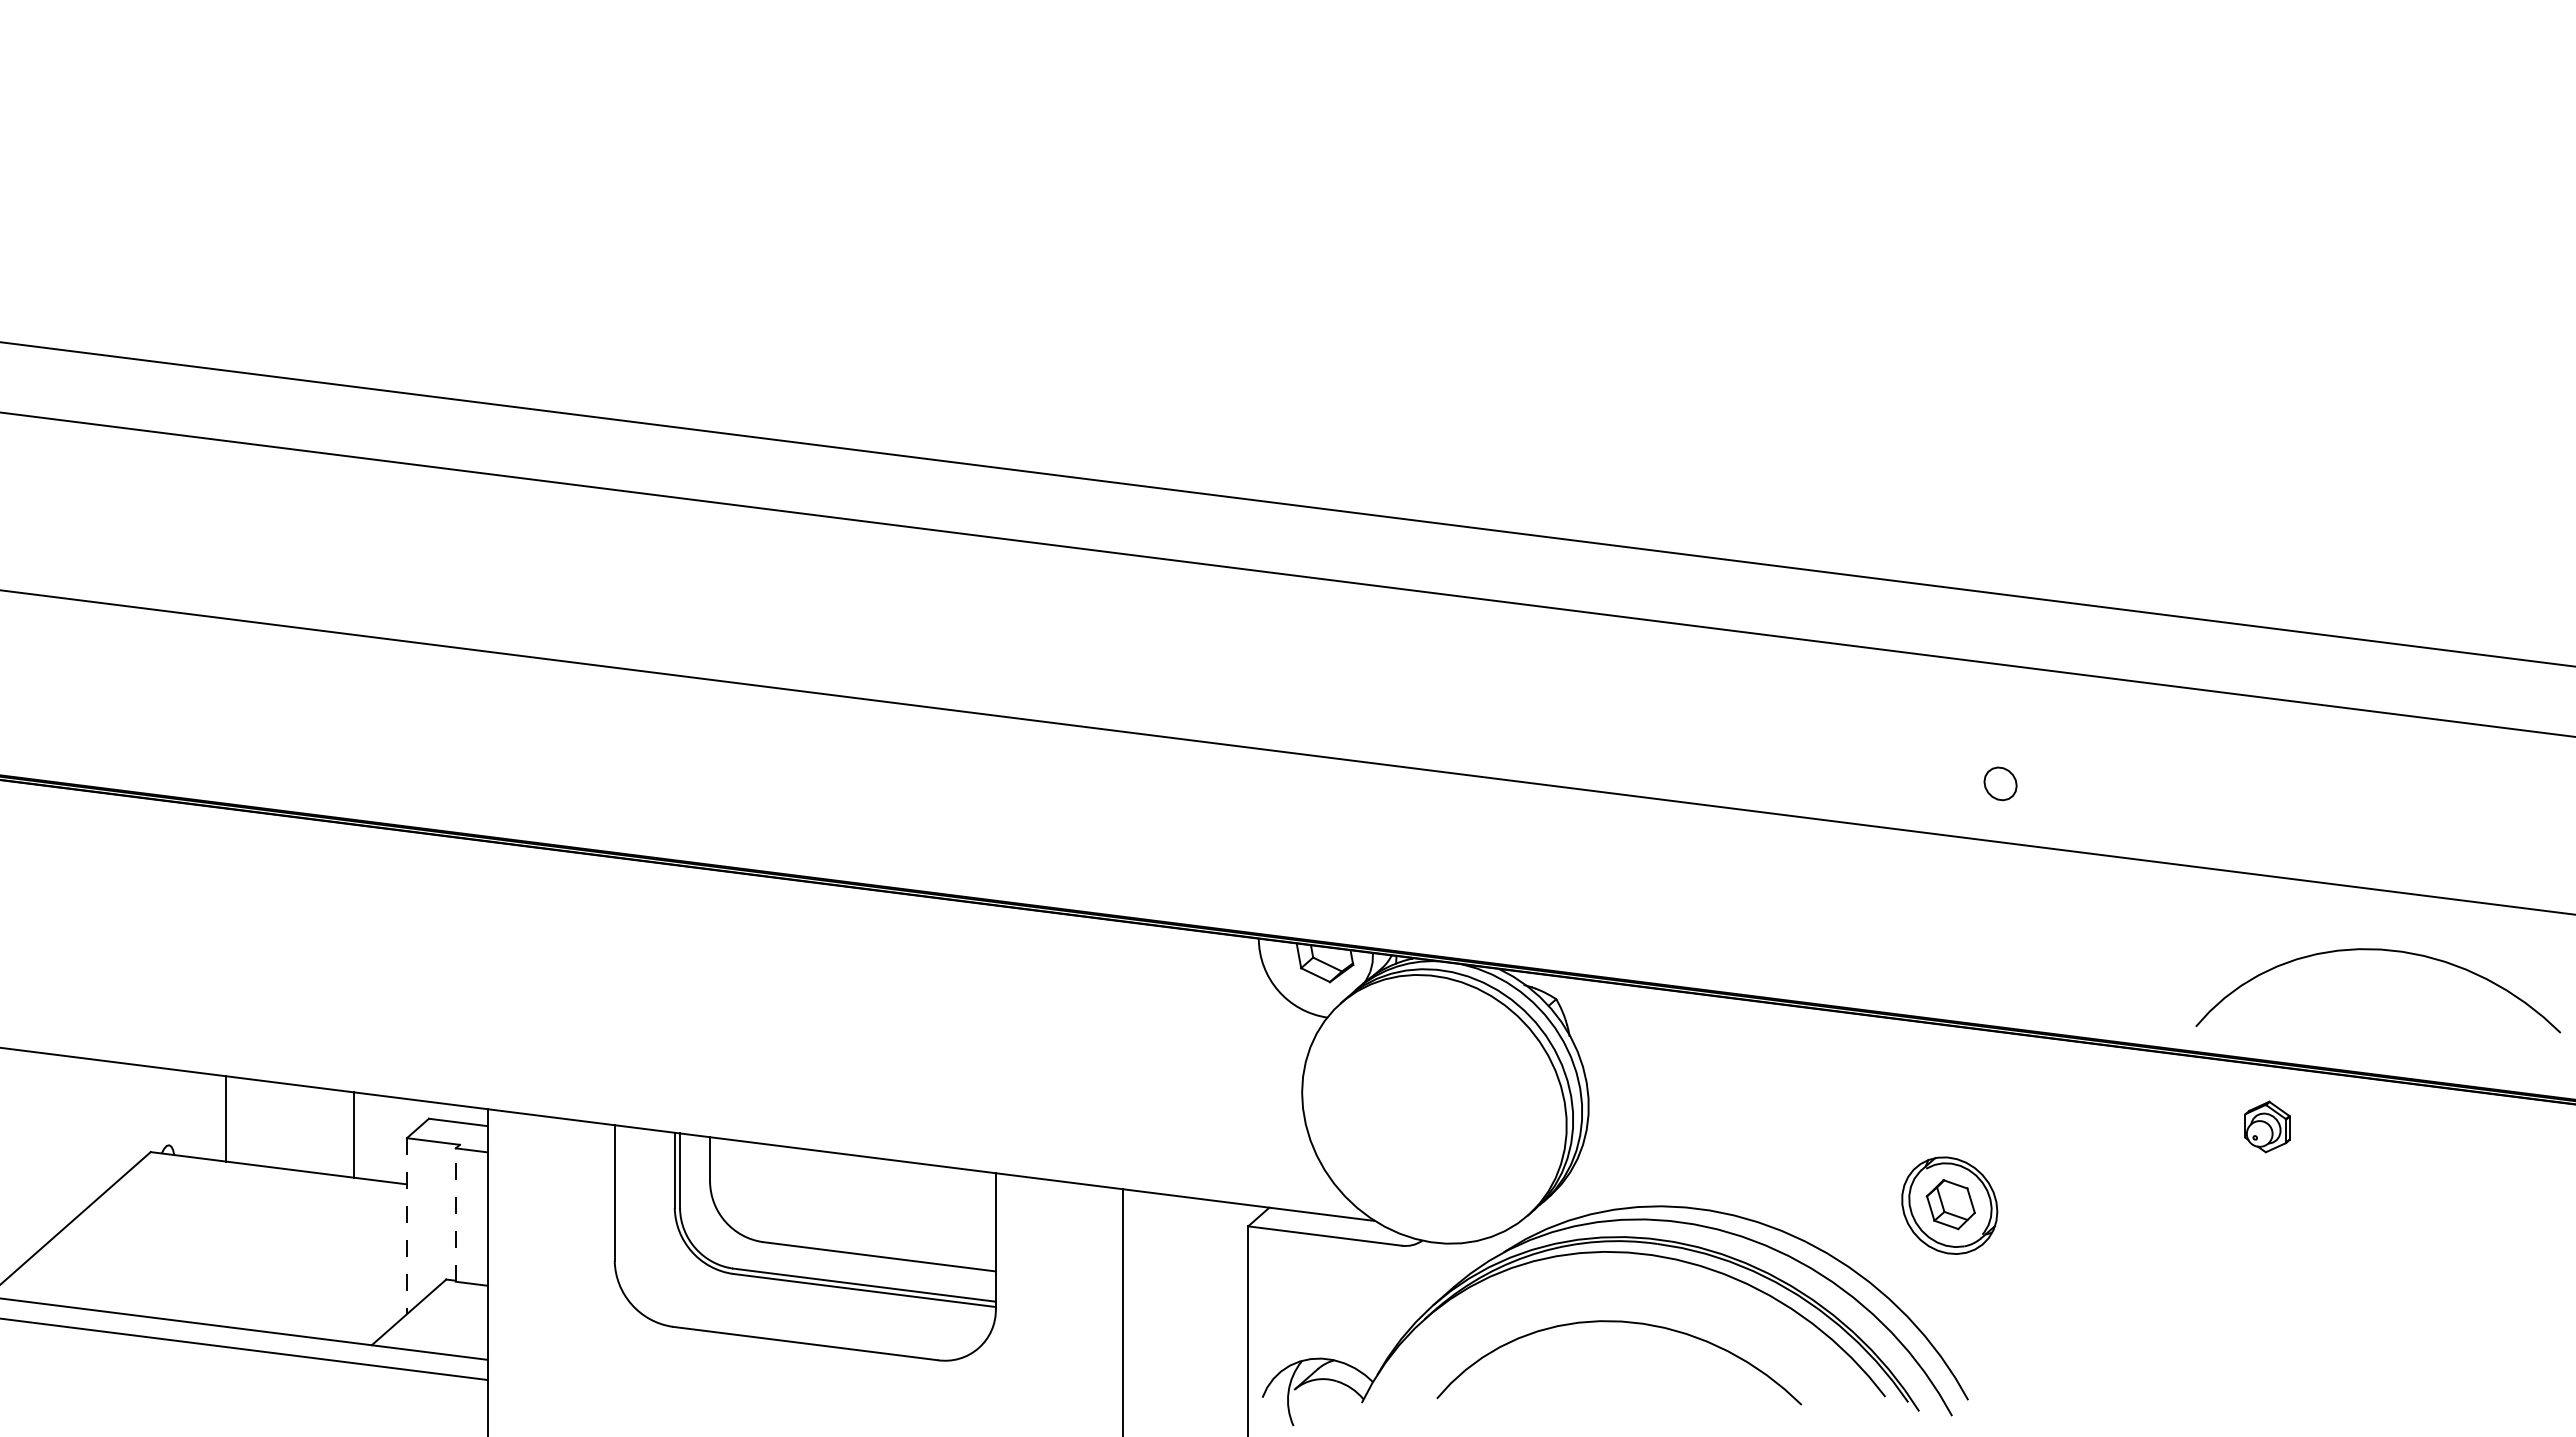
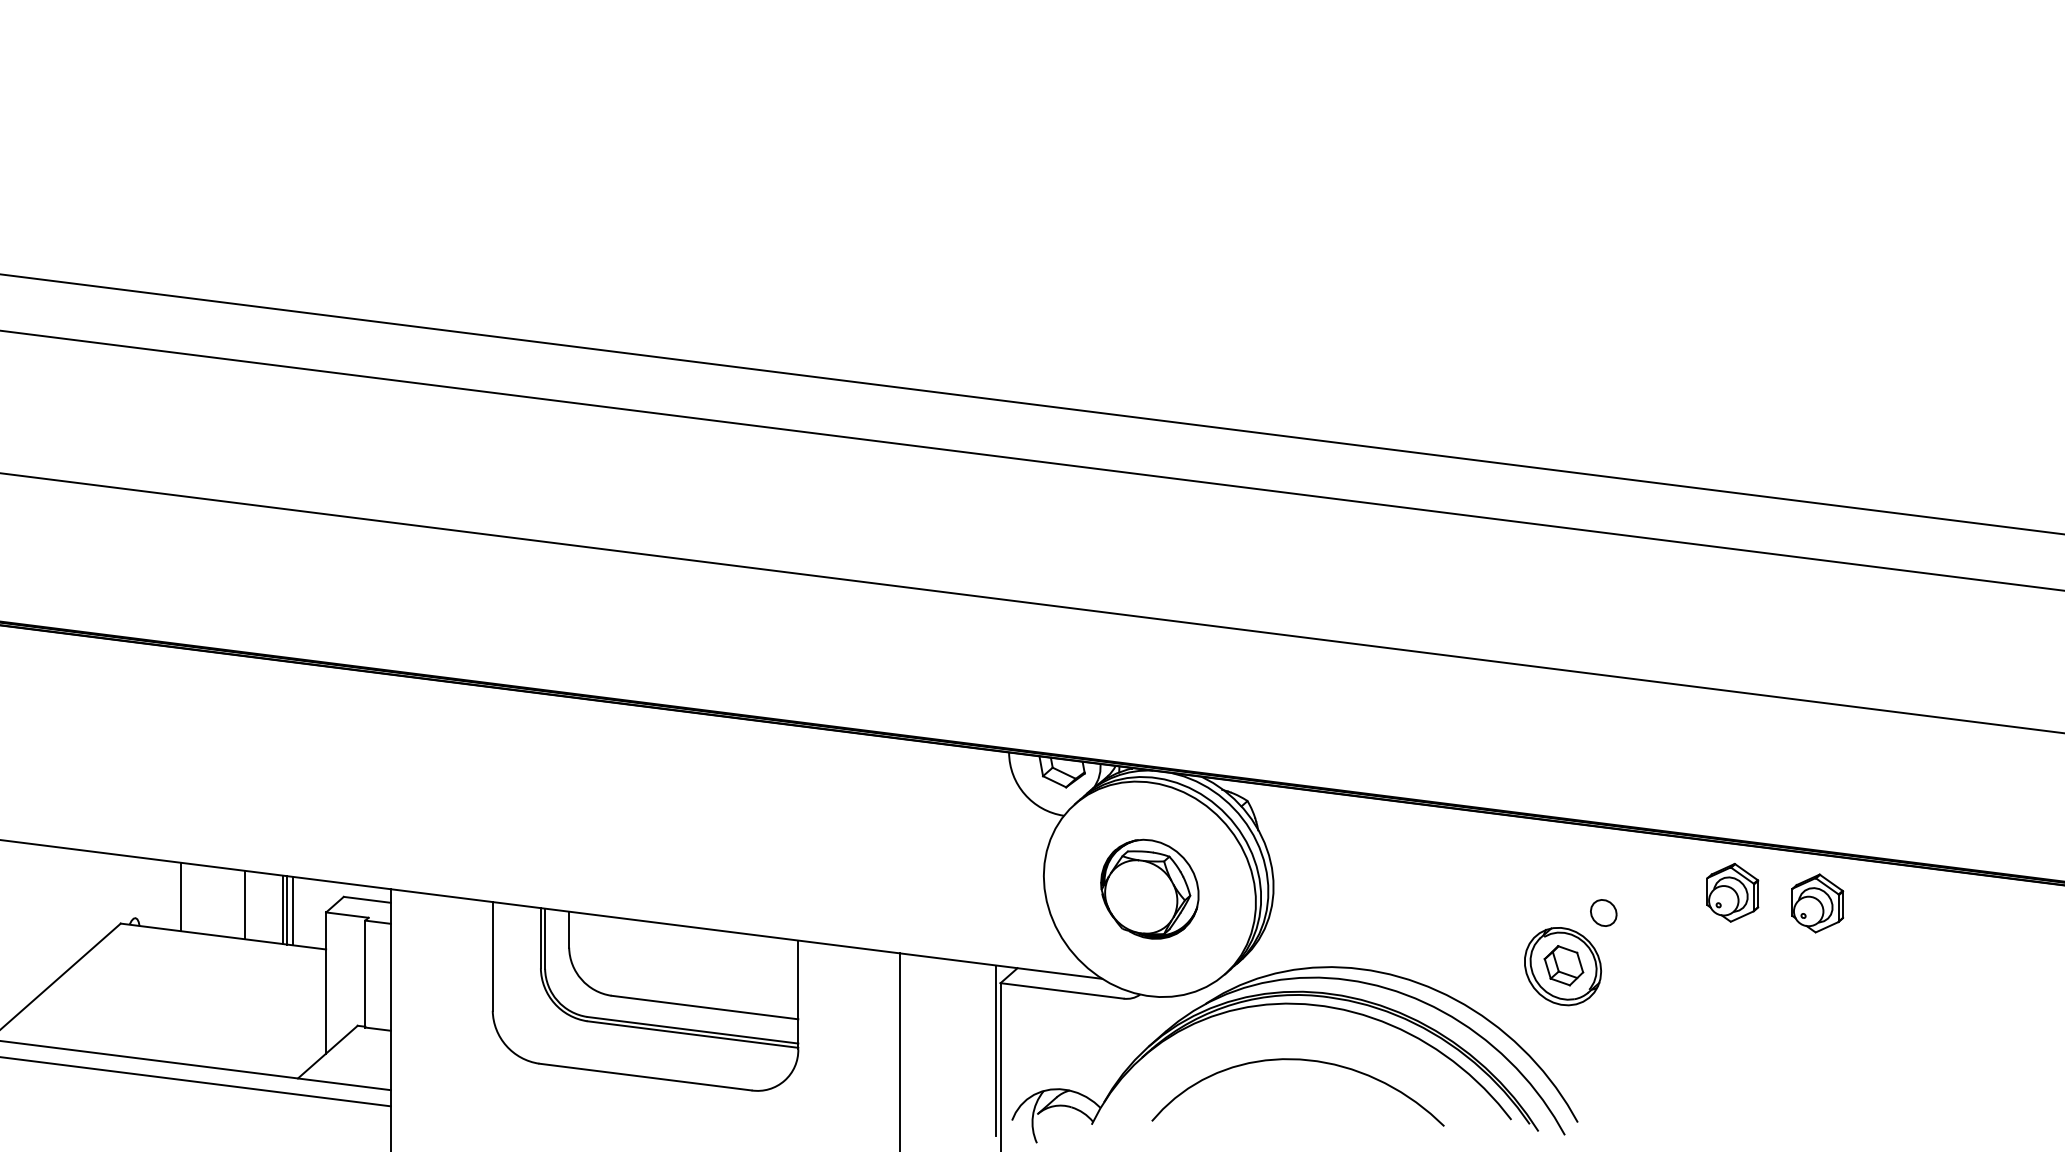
part: (2000, 783) -> (1603, 912), moved
curve: (2378, 950) -> (1906, 761), removed
part: (1433, 1108) -> (1149, 888), added
part: (2161, 1113) -> (1732, 892), added
part: (2267, 1126) -> (1817, 903), size x1.43
line: (305, 1128) -> (244, 904), added
line: (357, 1135) -> (286, 910), added
line: (365, 1136) -> (292, 911), added
line: (455, 1215) -> (365, 974), dashed -> solid
line: (406, 1226) -> (325, 983), dashed -> solid
line: (1242, 1310) -> (996, 1050), added

